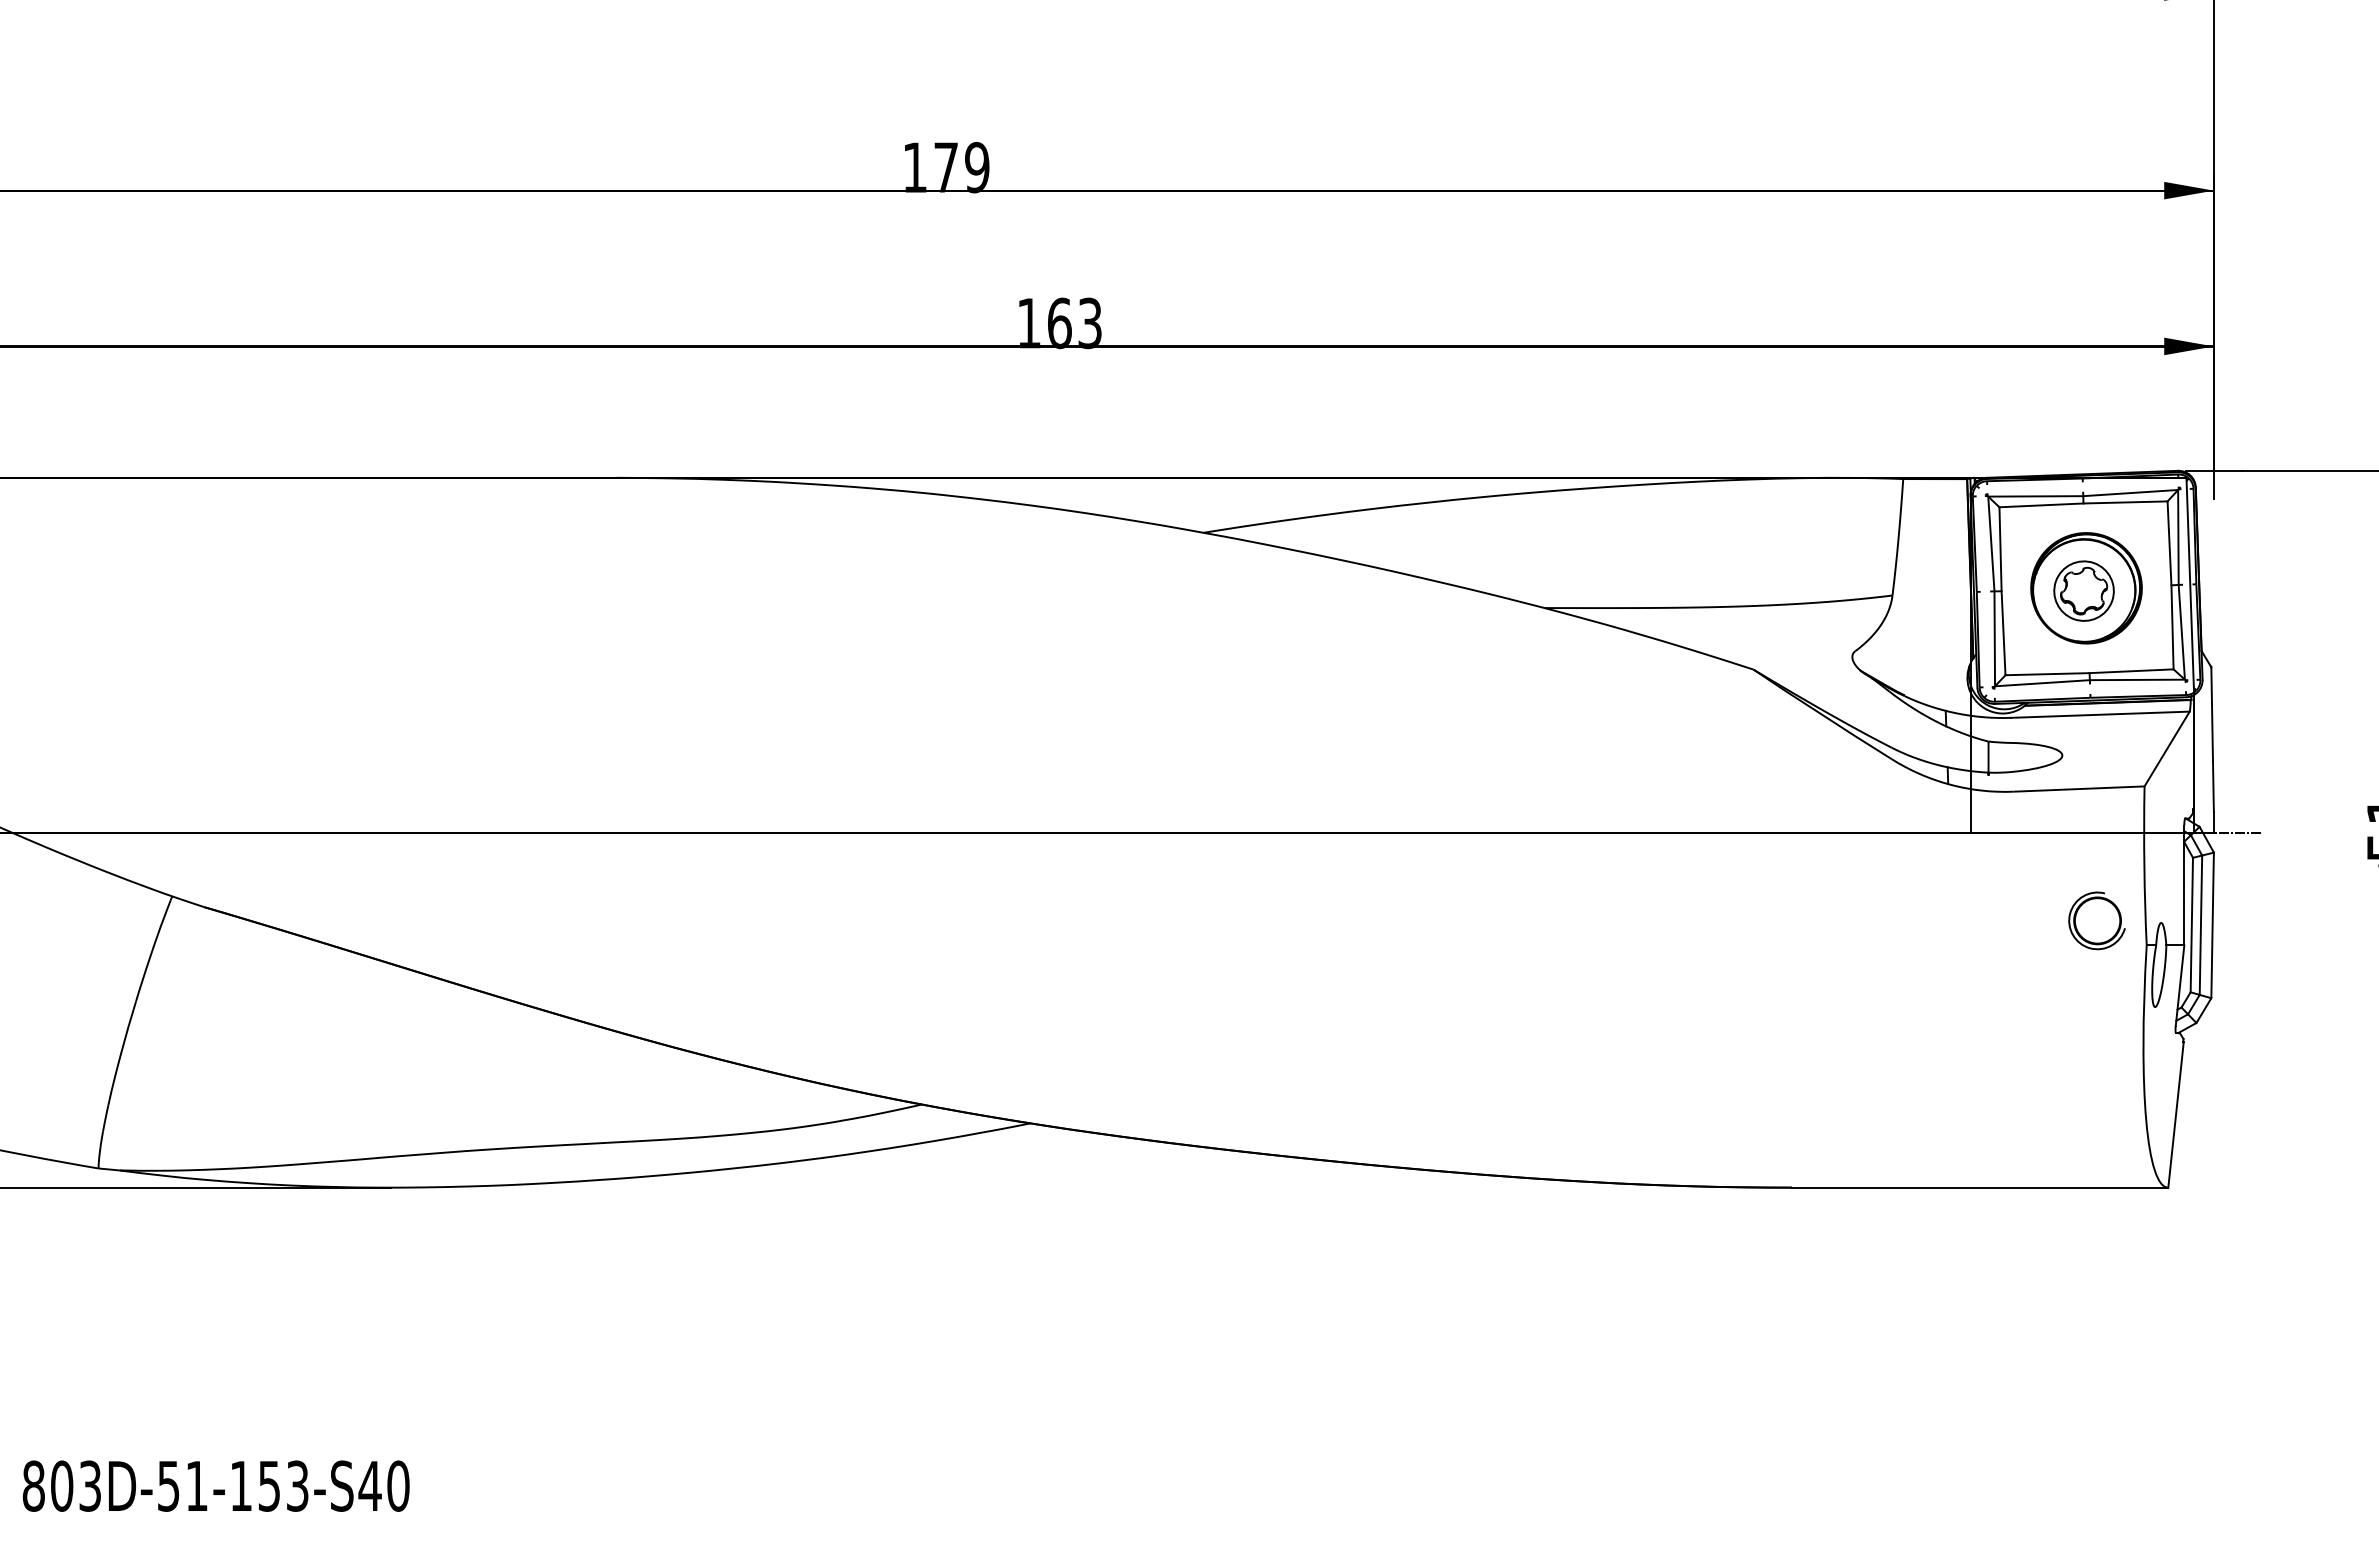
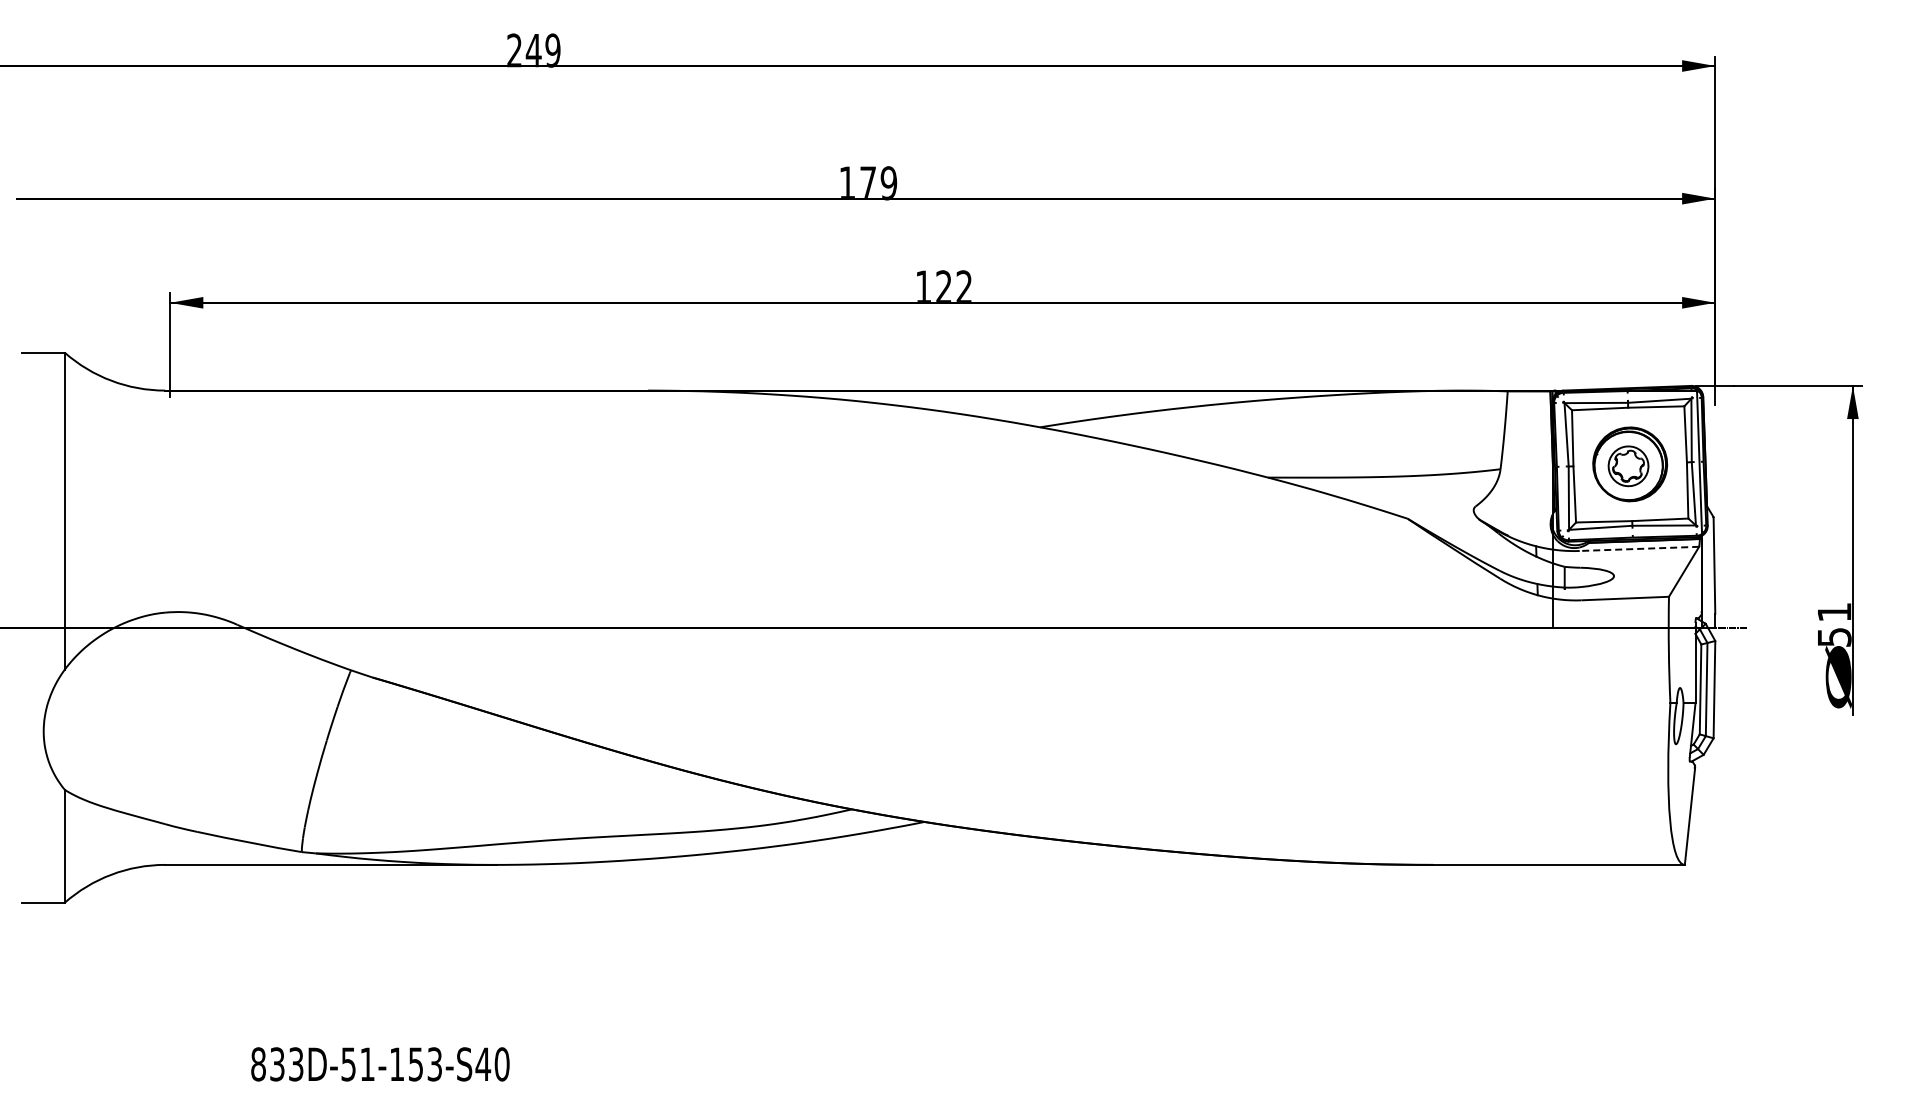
text: (1073, 323) -> (953, 287), 163 -> 122
line: (2100, 714) -> (1639, 548), solid -> dashed
part: (2095, 920) -> (1636, 686), removed
text: (62, 1486) -> (277, 1064), 803D-51-153-S40 -> 833D-51-153-S40

